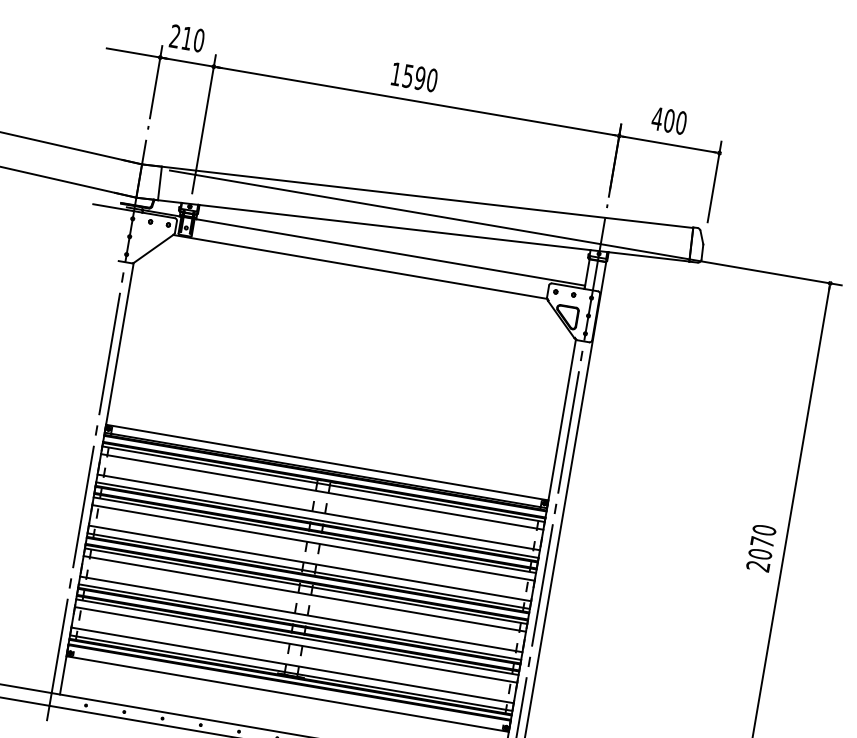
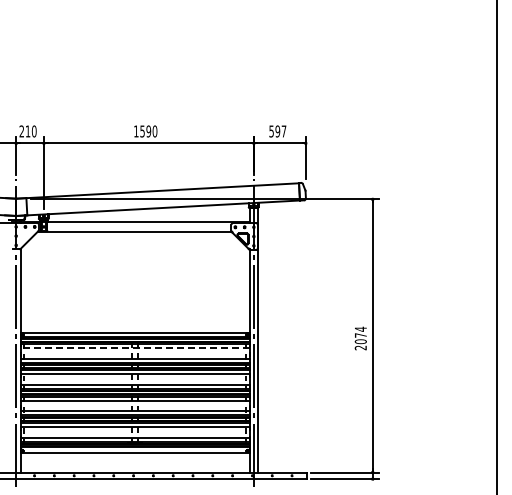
text: (668, 120) -> (277, 131), 400 -> 597
line: (322, 492) -> (135, 348), solid -> dashed
text: (763, 528) -> (360, 328), 2070 -> 2074

